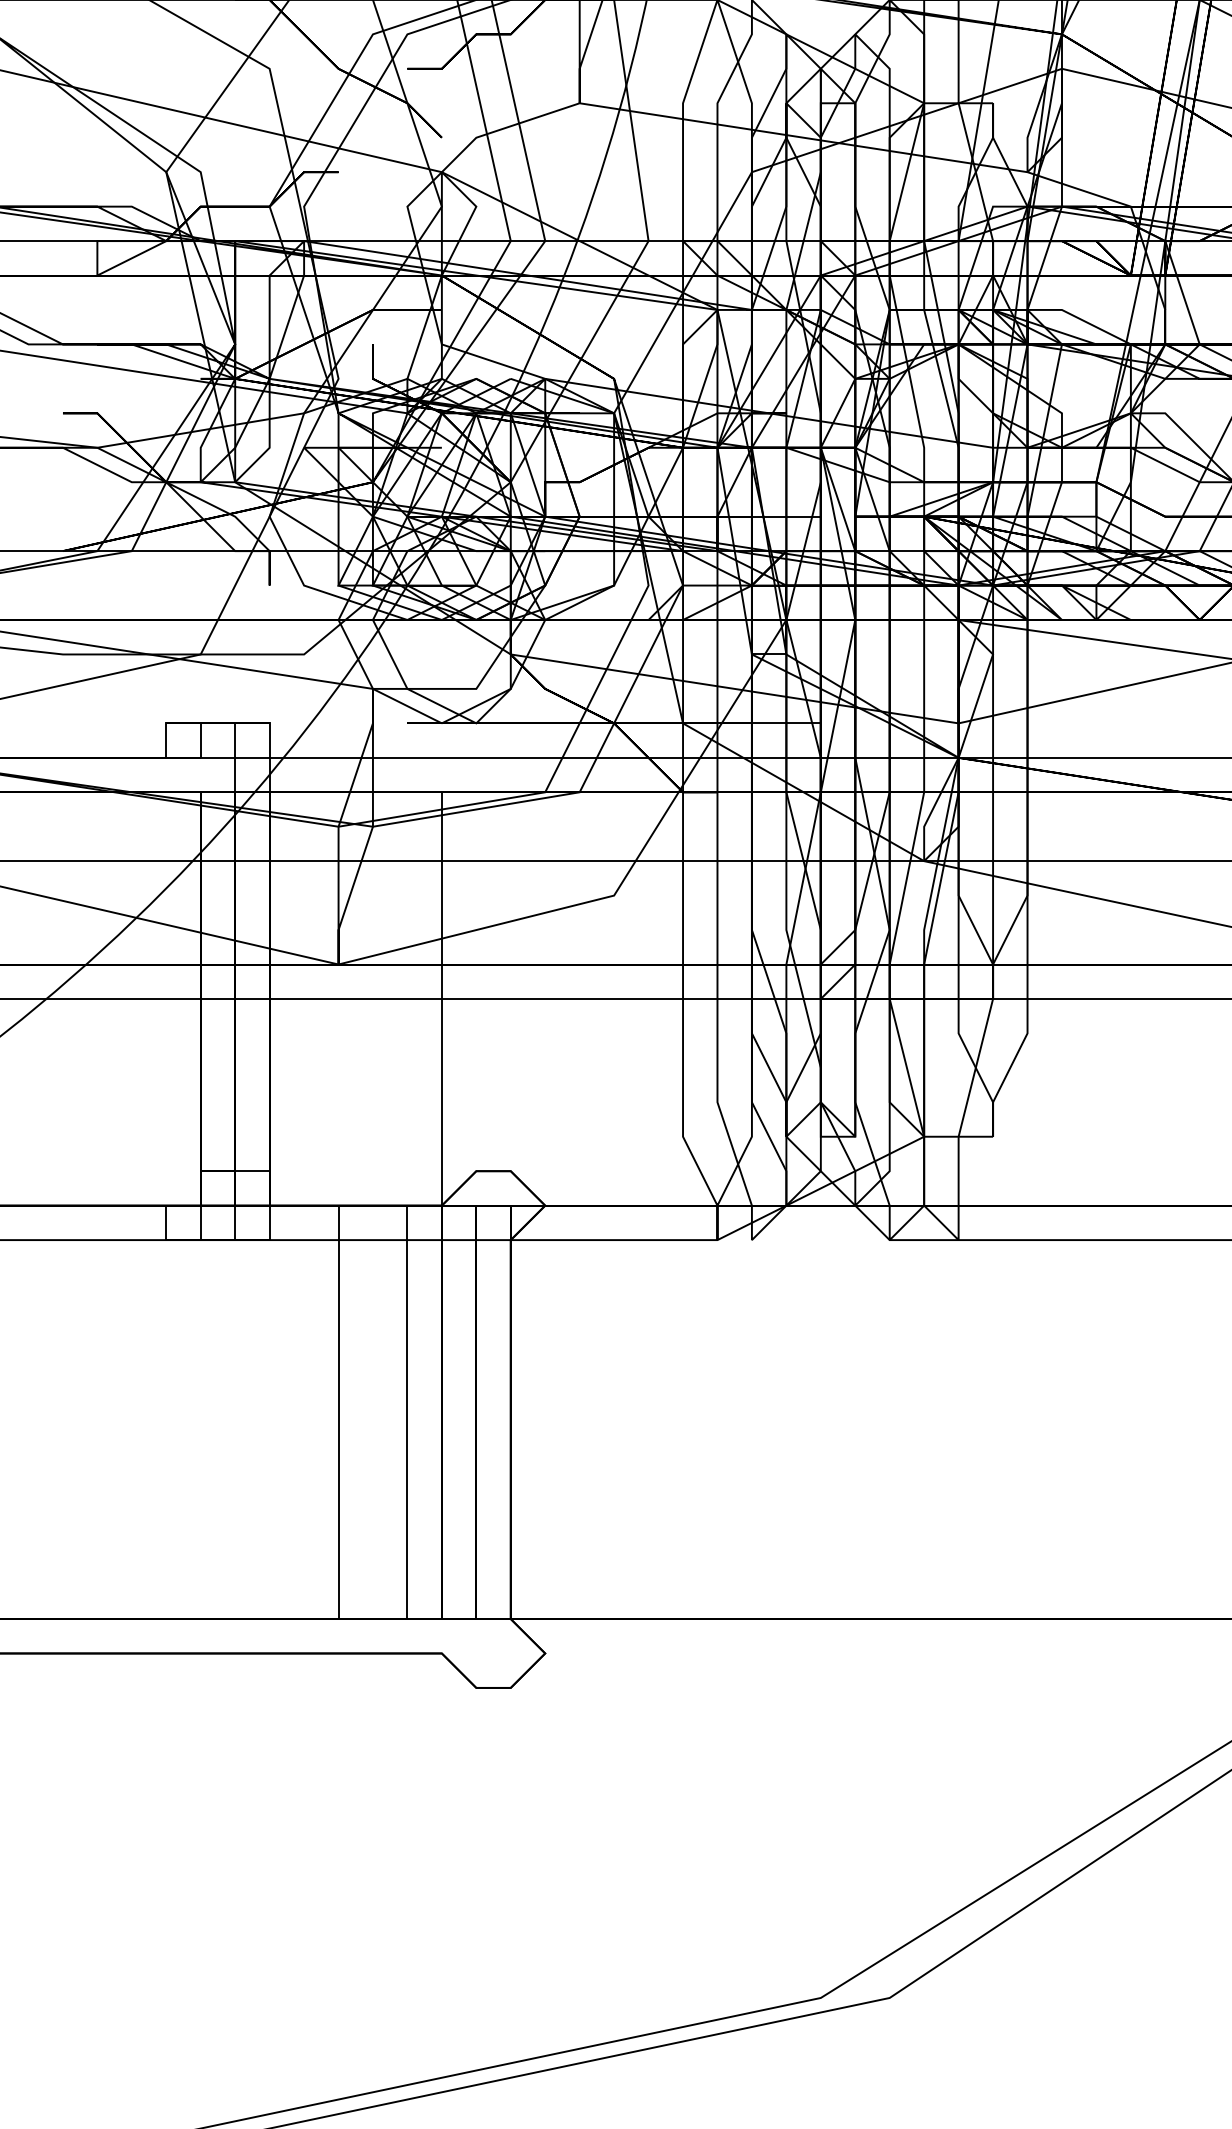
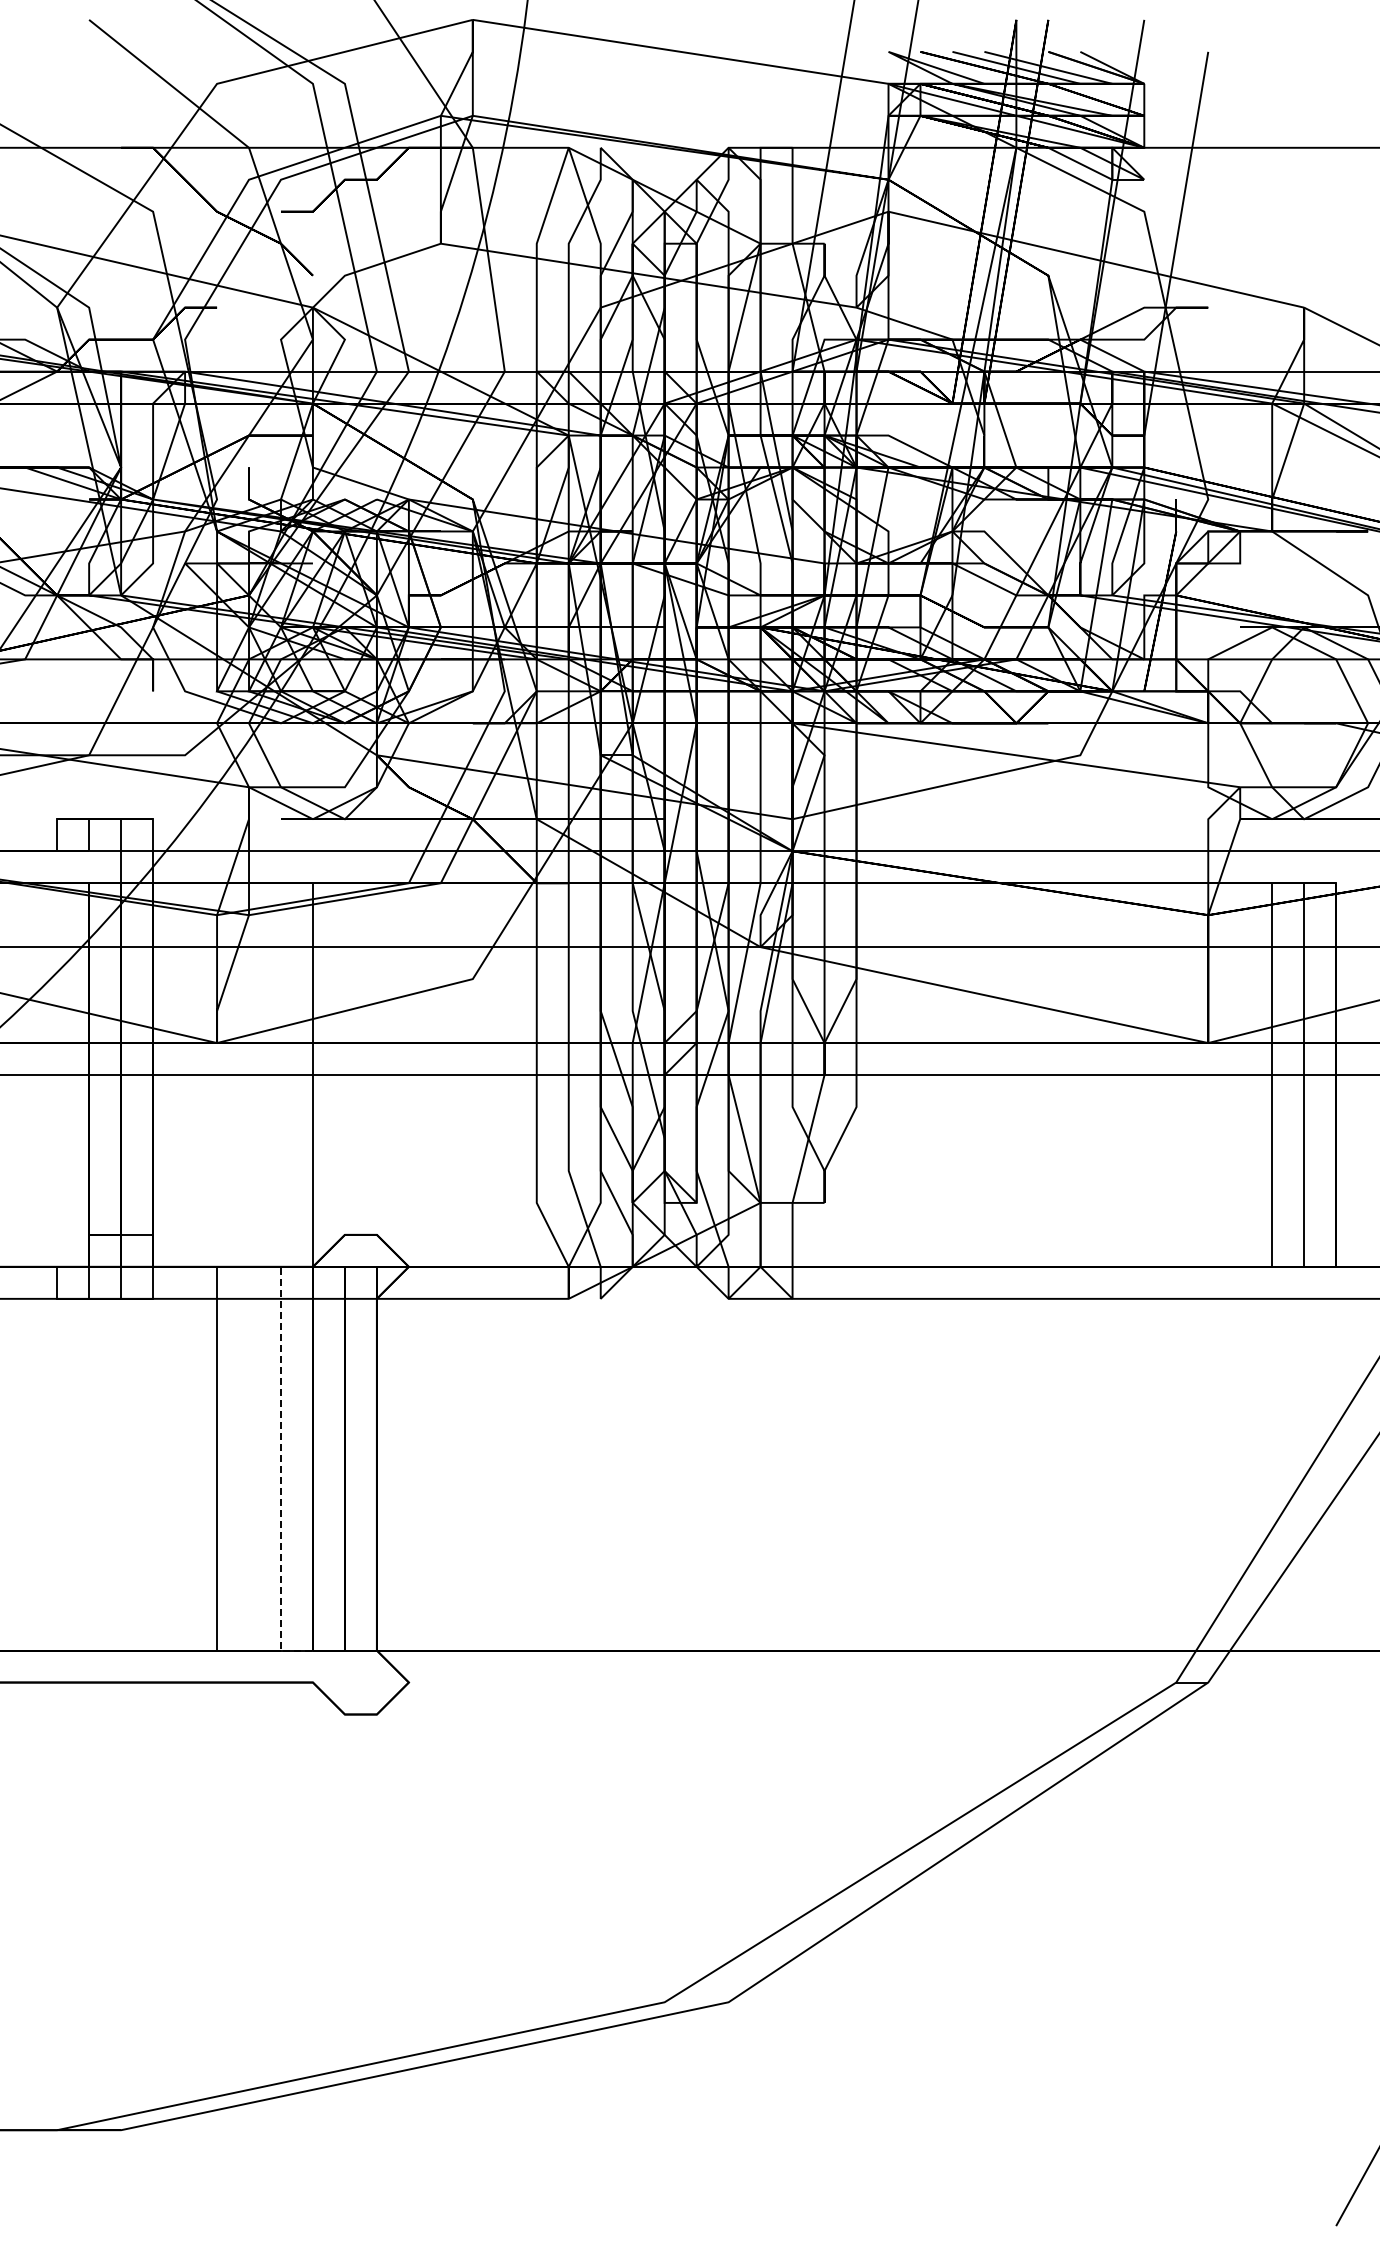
line: (406, 1446) -> (280, 1490), solid -> dashed

